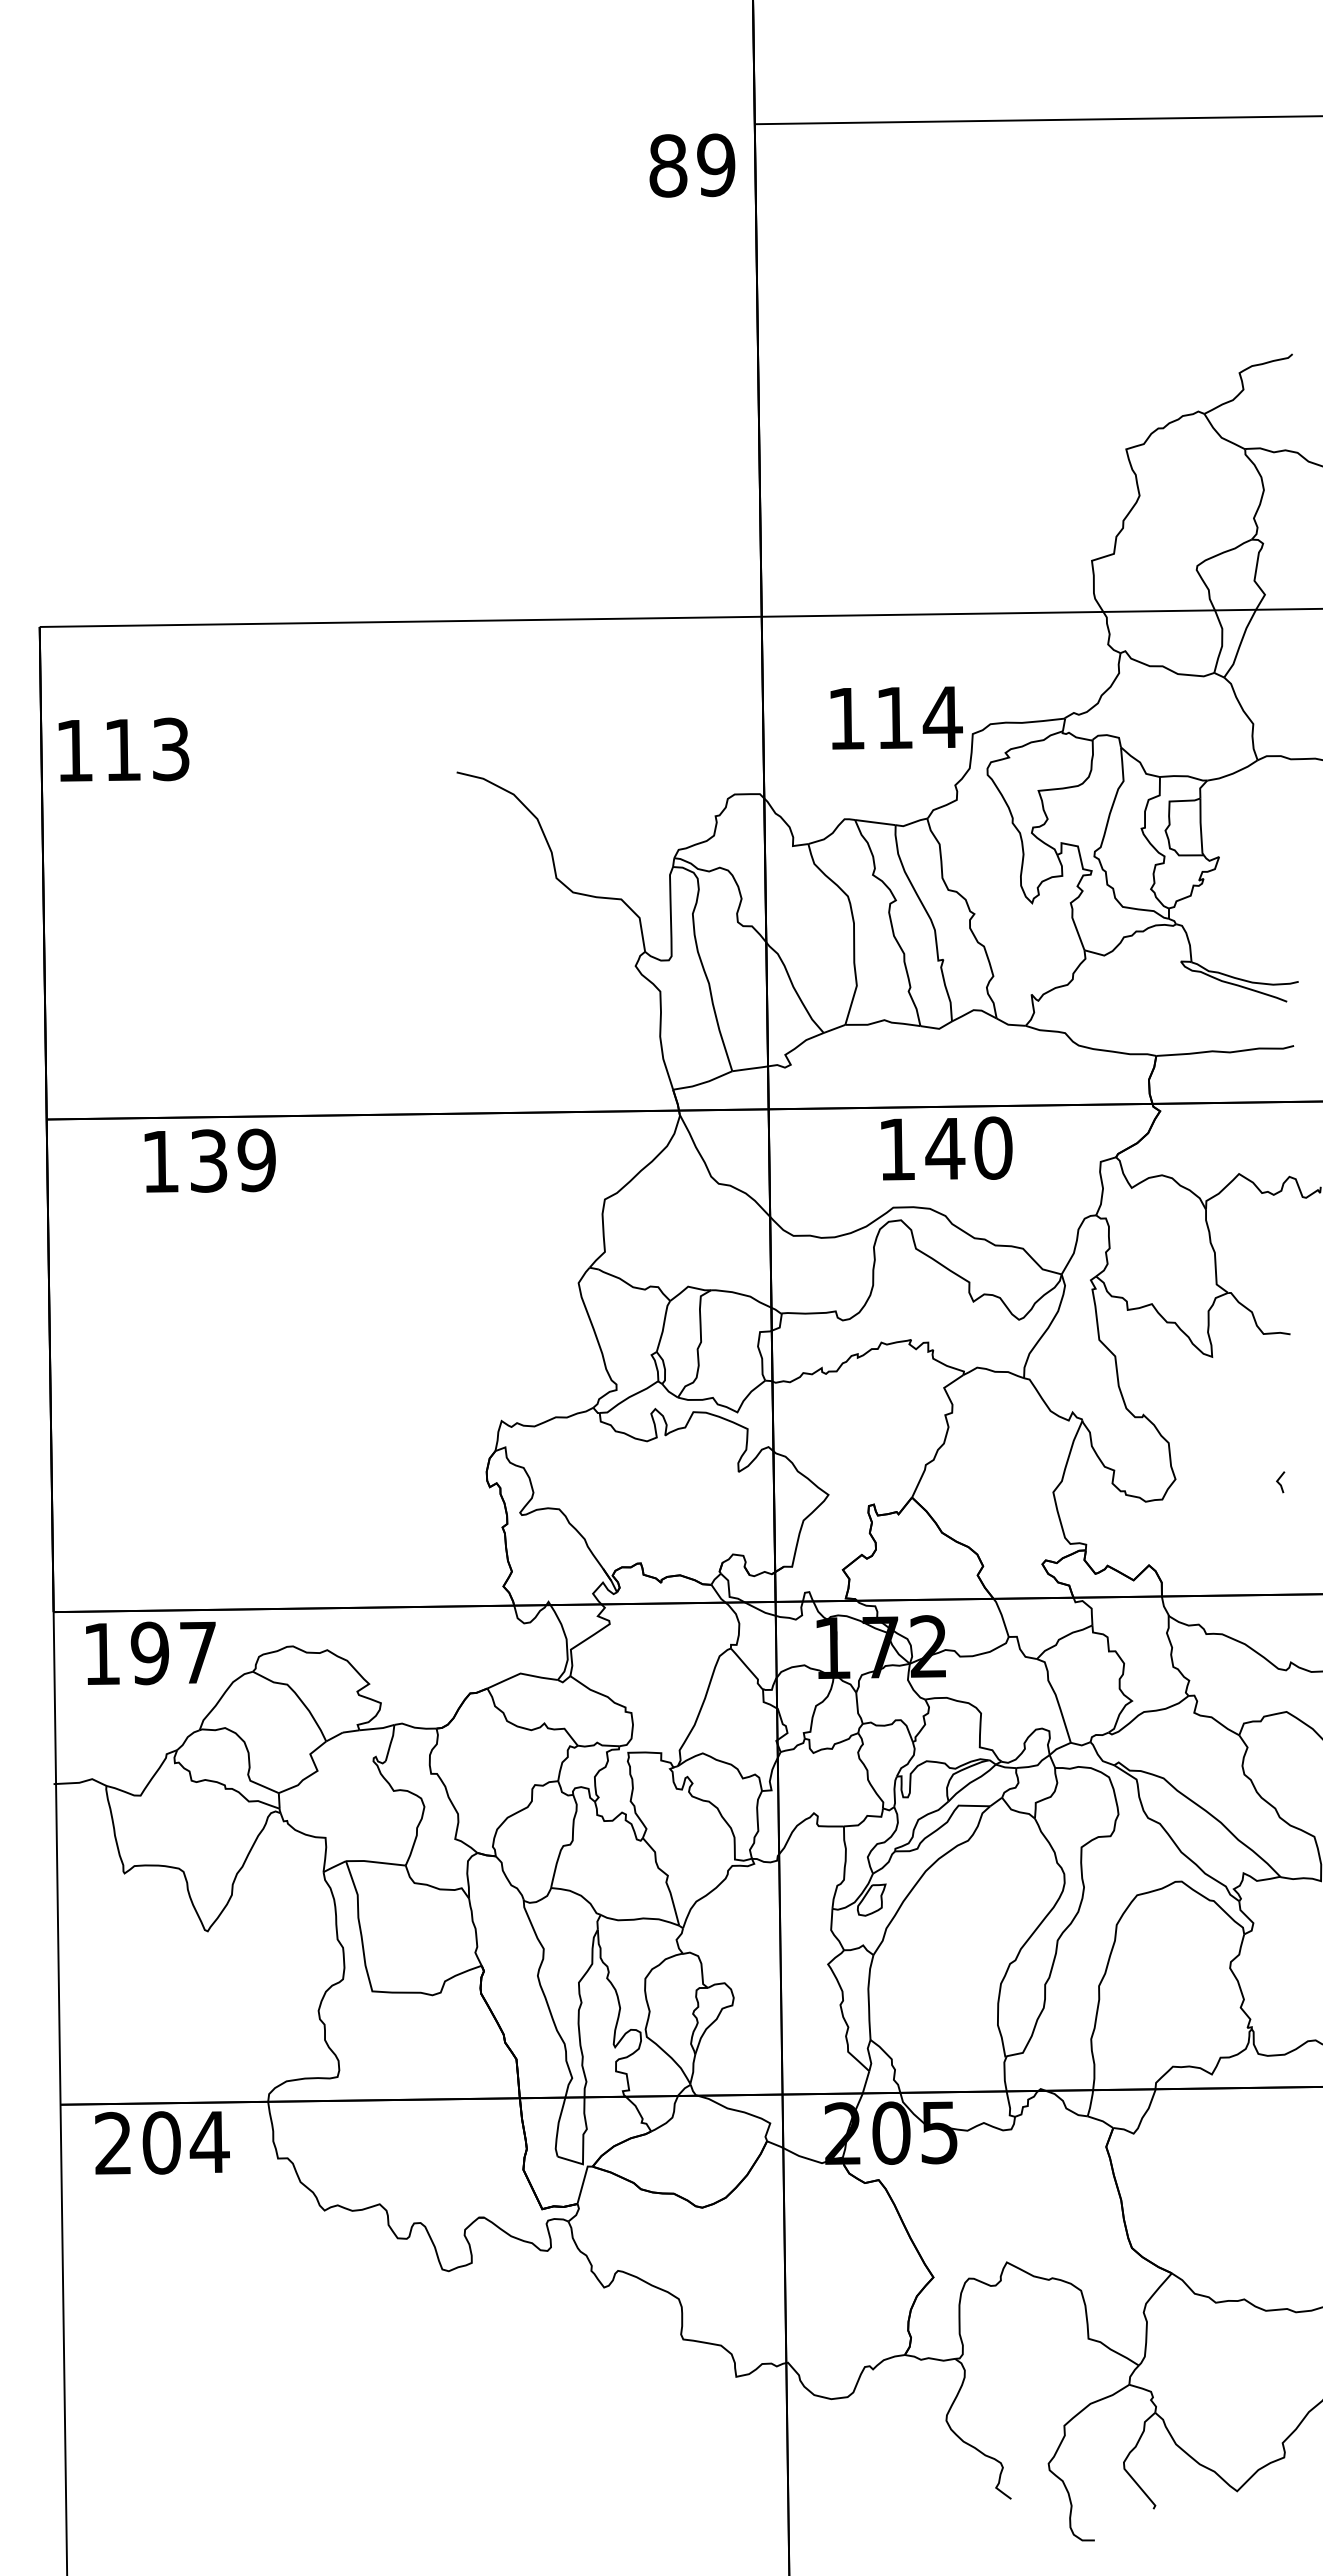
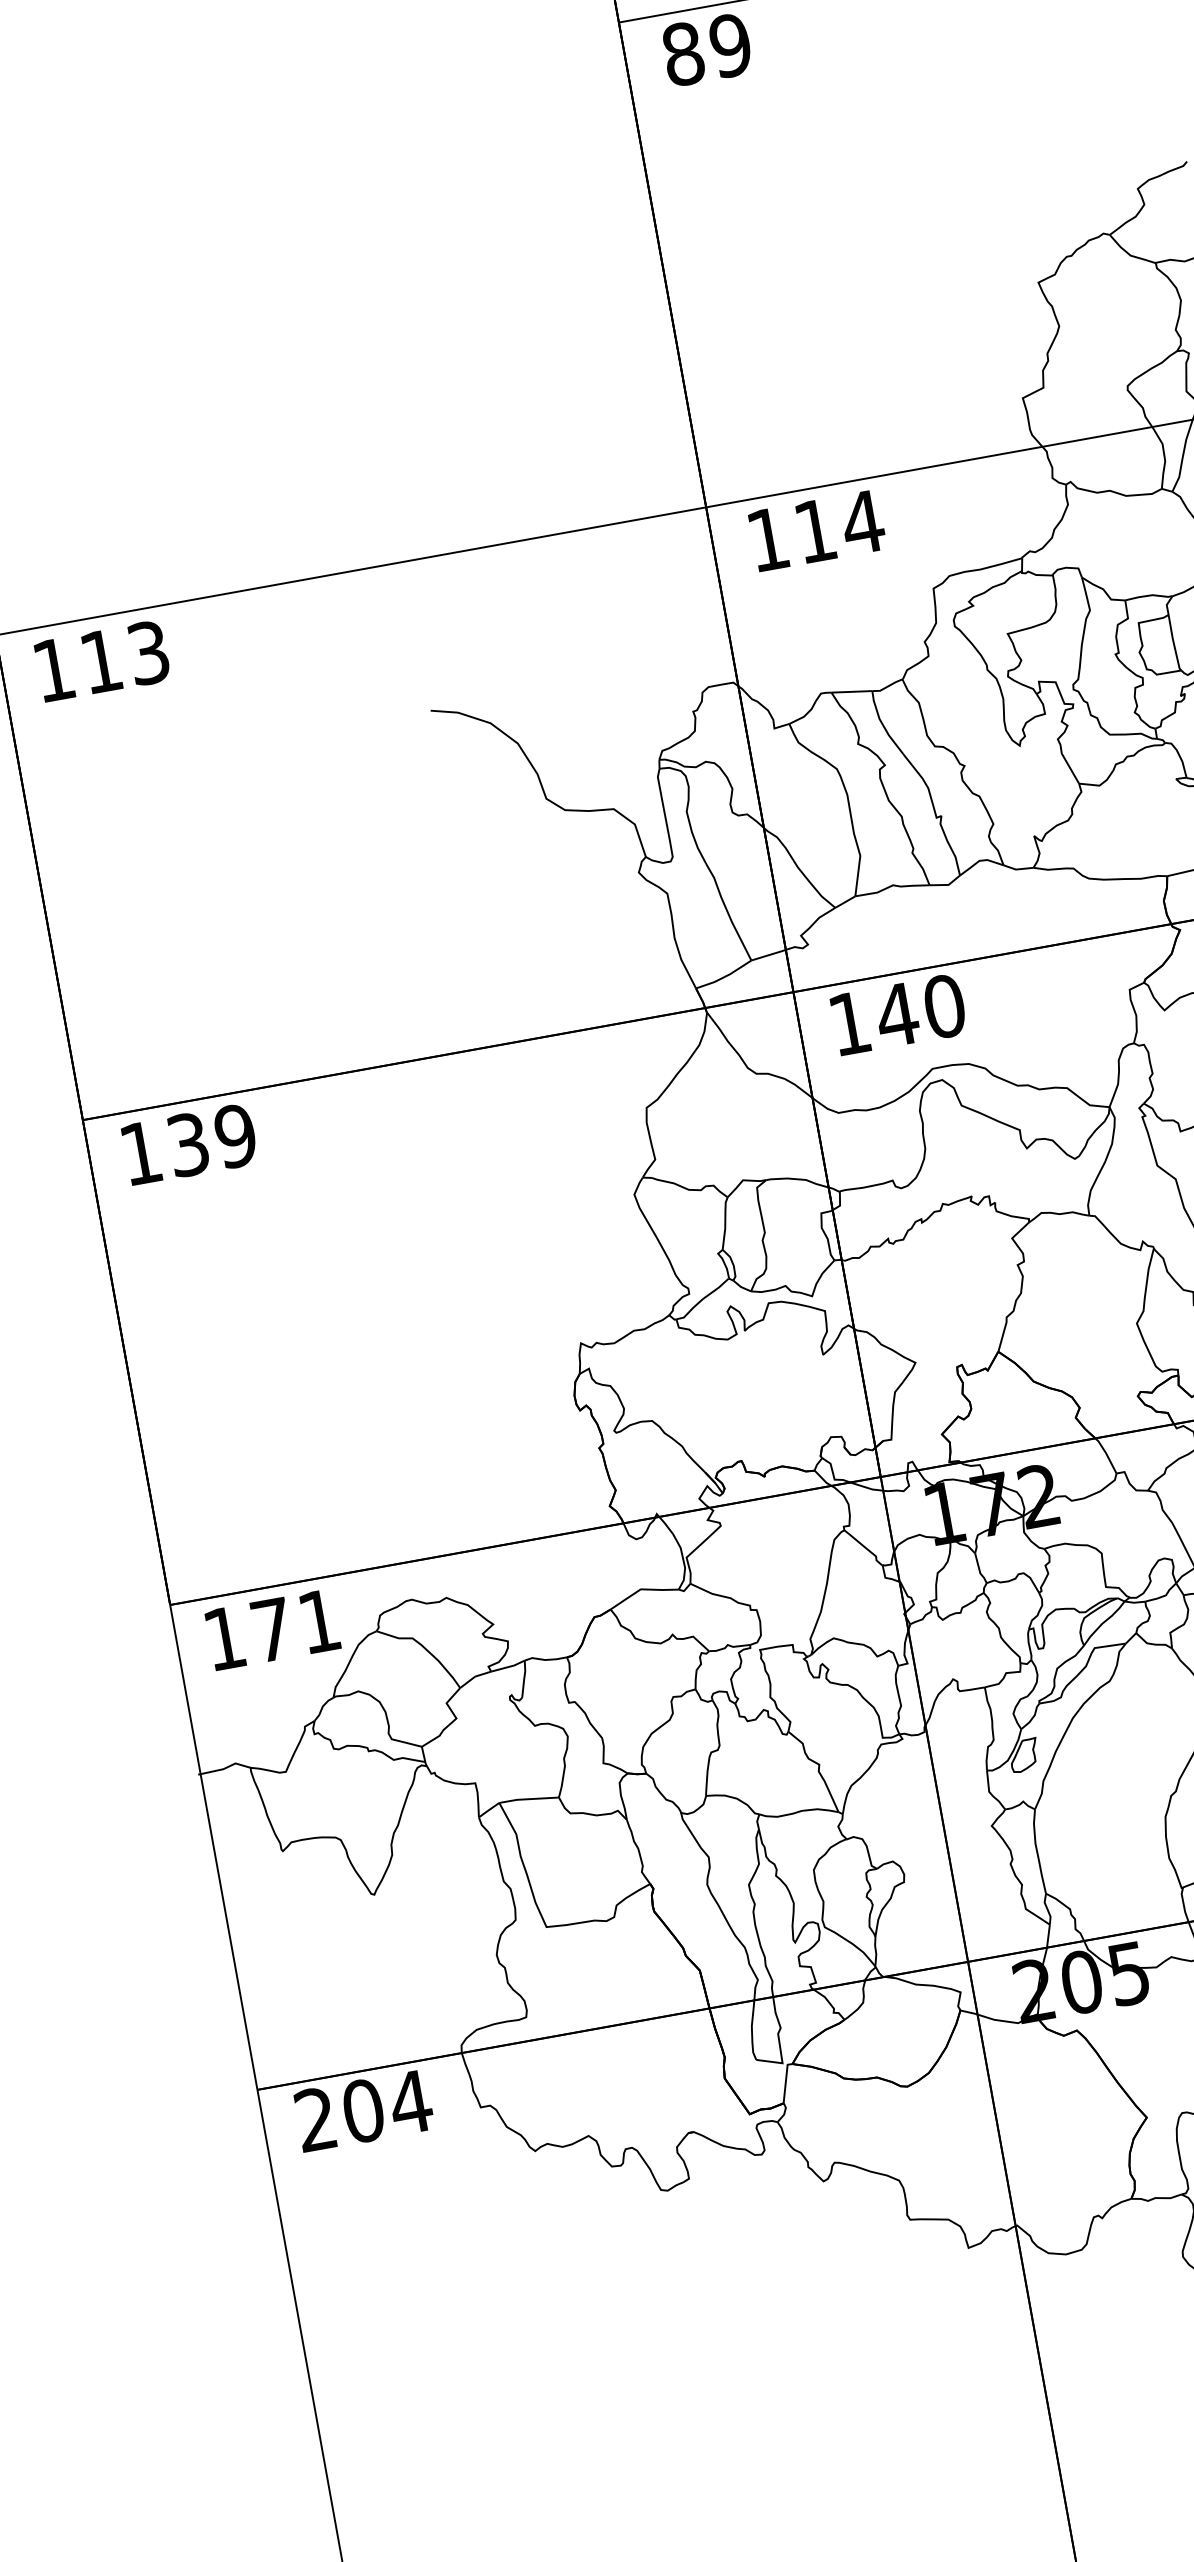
text: (692, 165) -> (707, 49), moved
text: (896, 717) -> (817, 530), moved
text: (123, 749) -> (101, 660), moved
text: (946, 1148) -> (898, 1014), moved
text: (209, 1160) -> (189, 1144), moved
text: (172, 1653) -> (294, 1626), 197 -> 171

